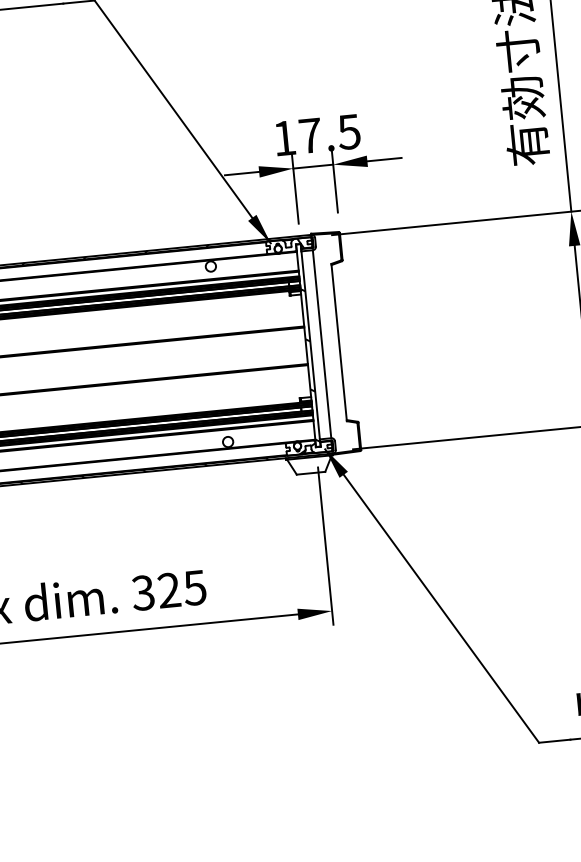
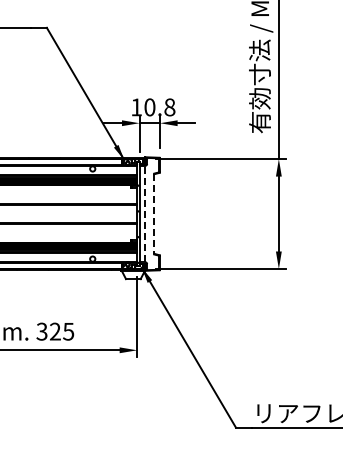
text: (329, 134) -> (159, 107), 17.5 -> 10.8
line: (322, 343) -> (145, 213), solid -> dashed
line: (339, 343) -> (154, 214), solid -> dashed

